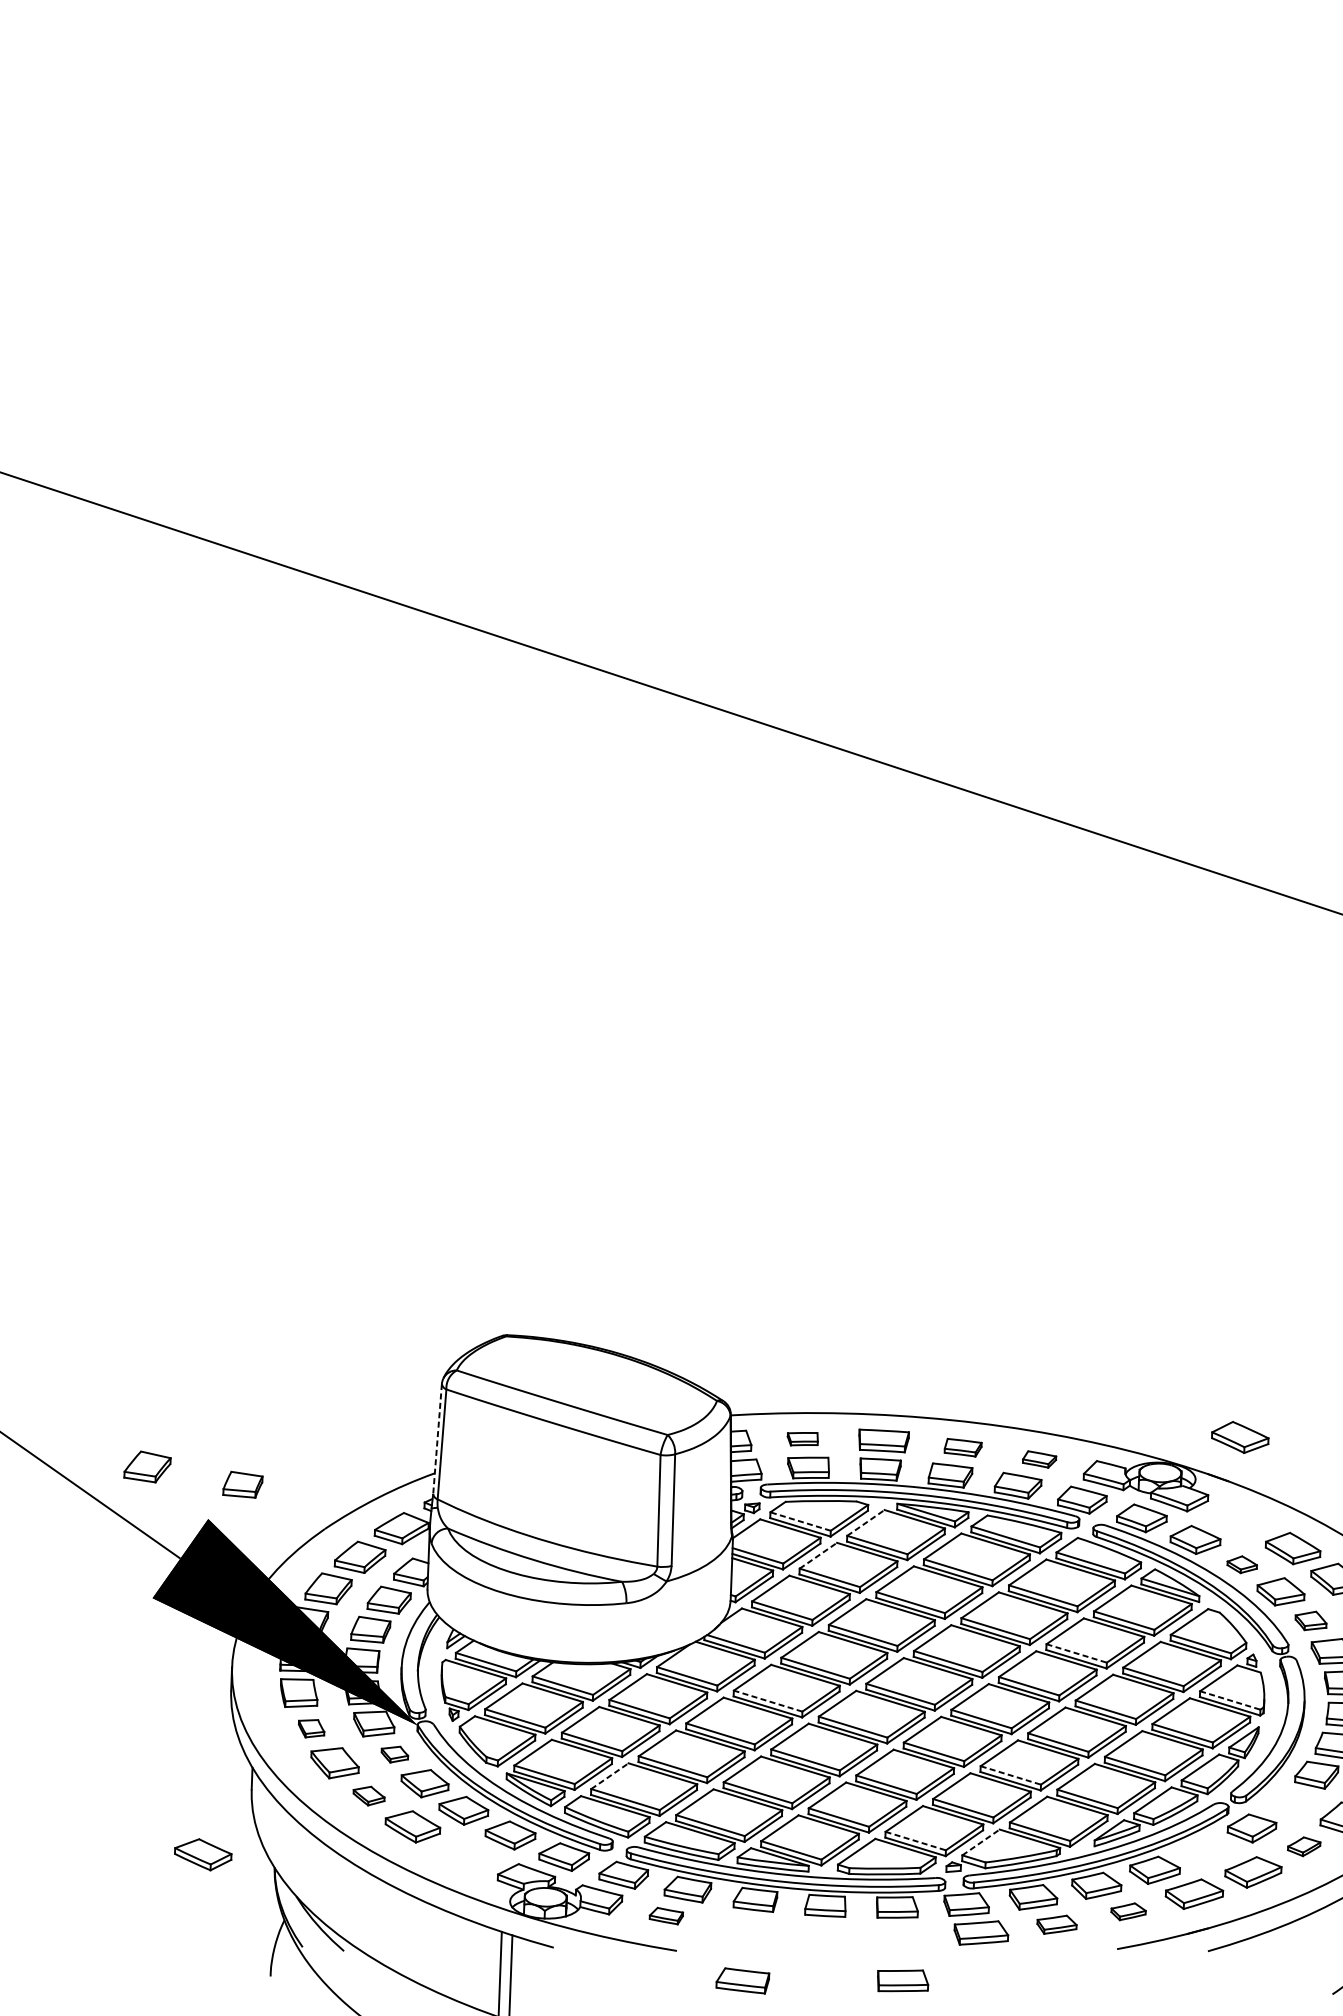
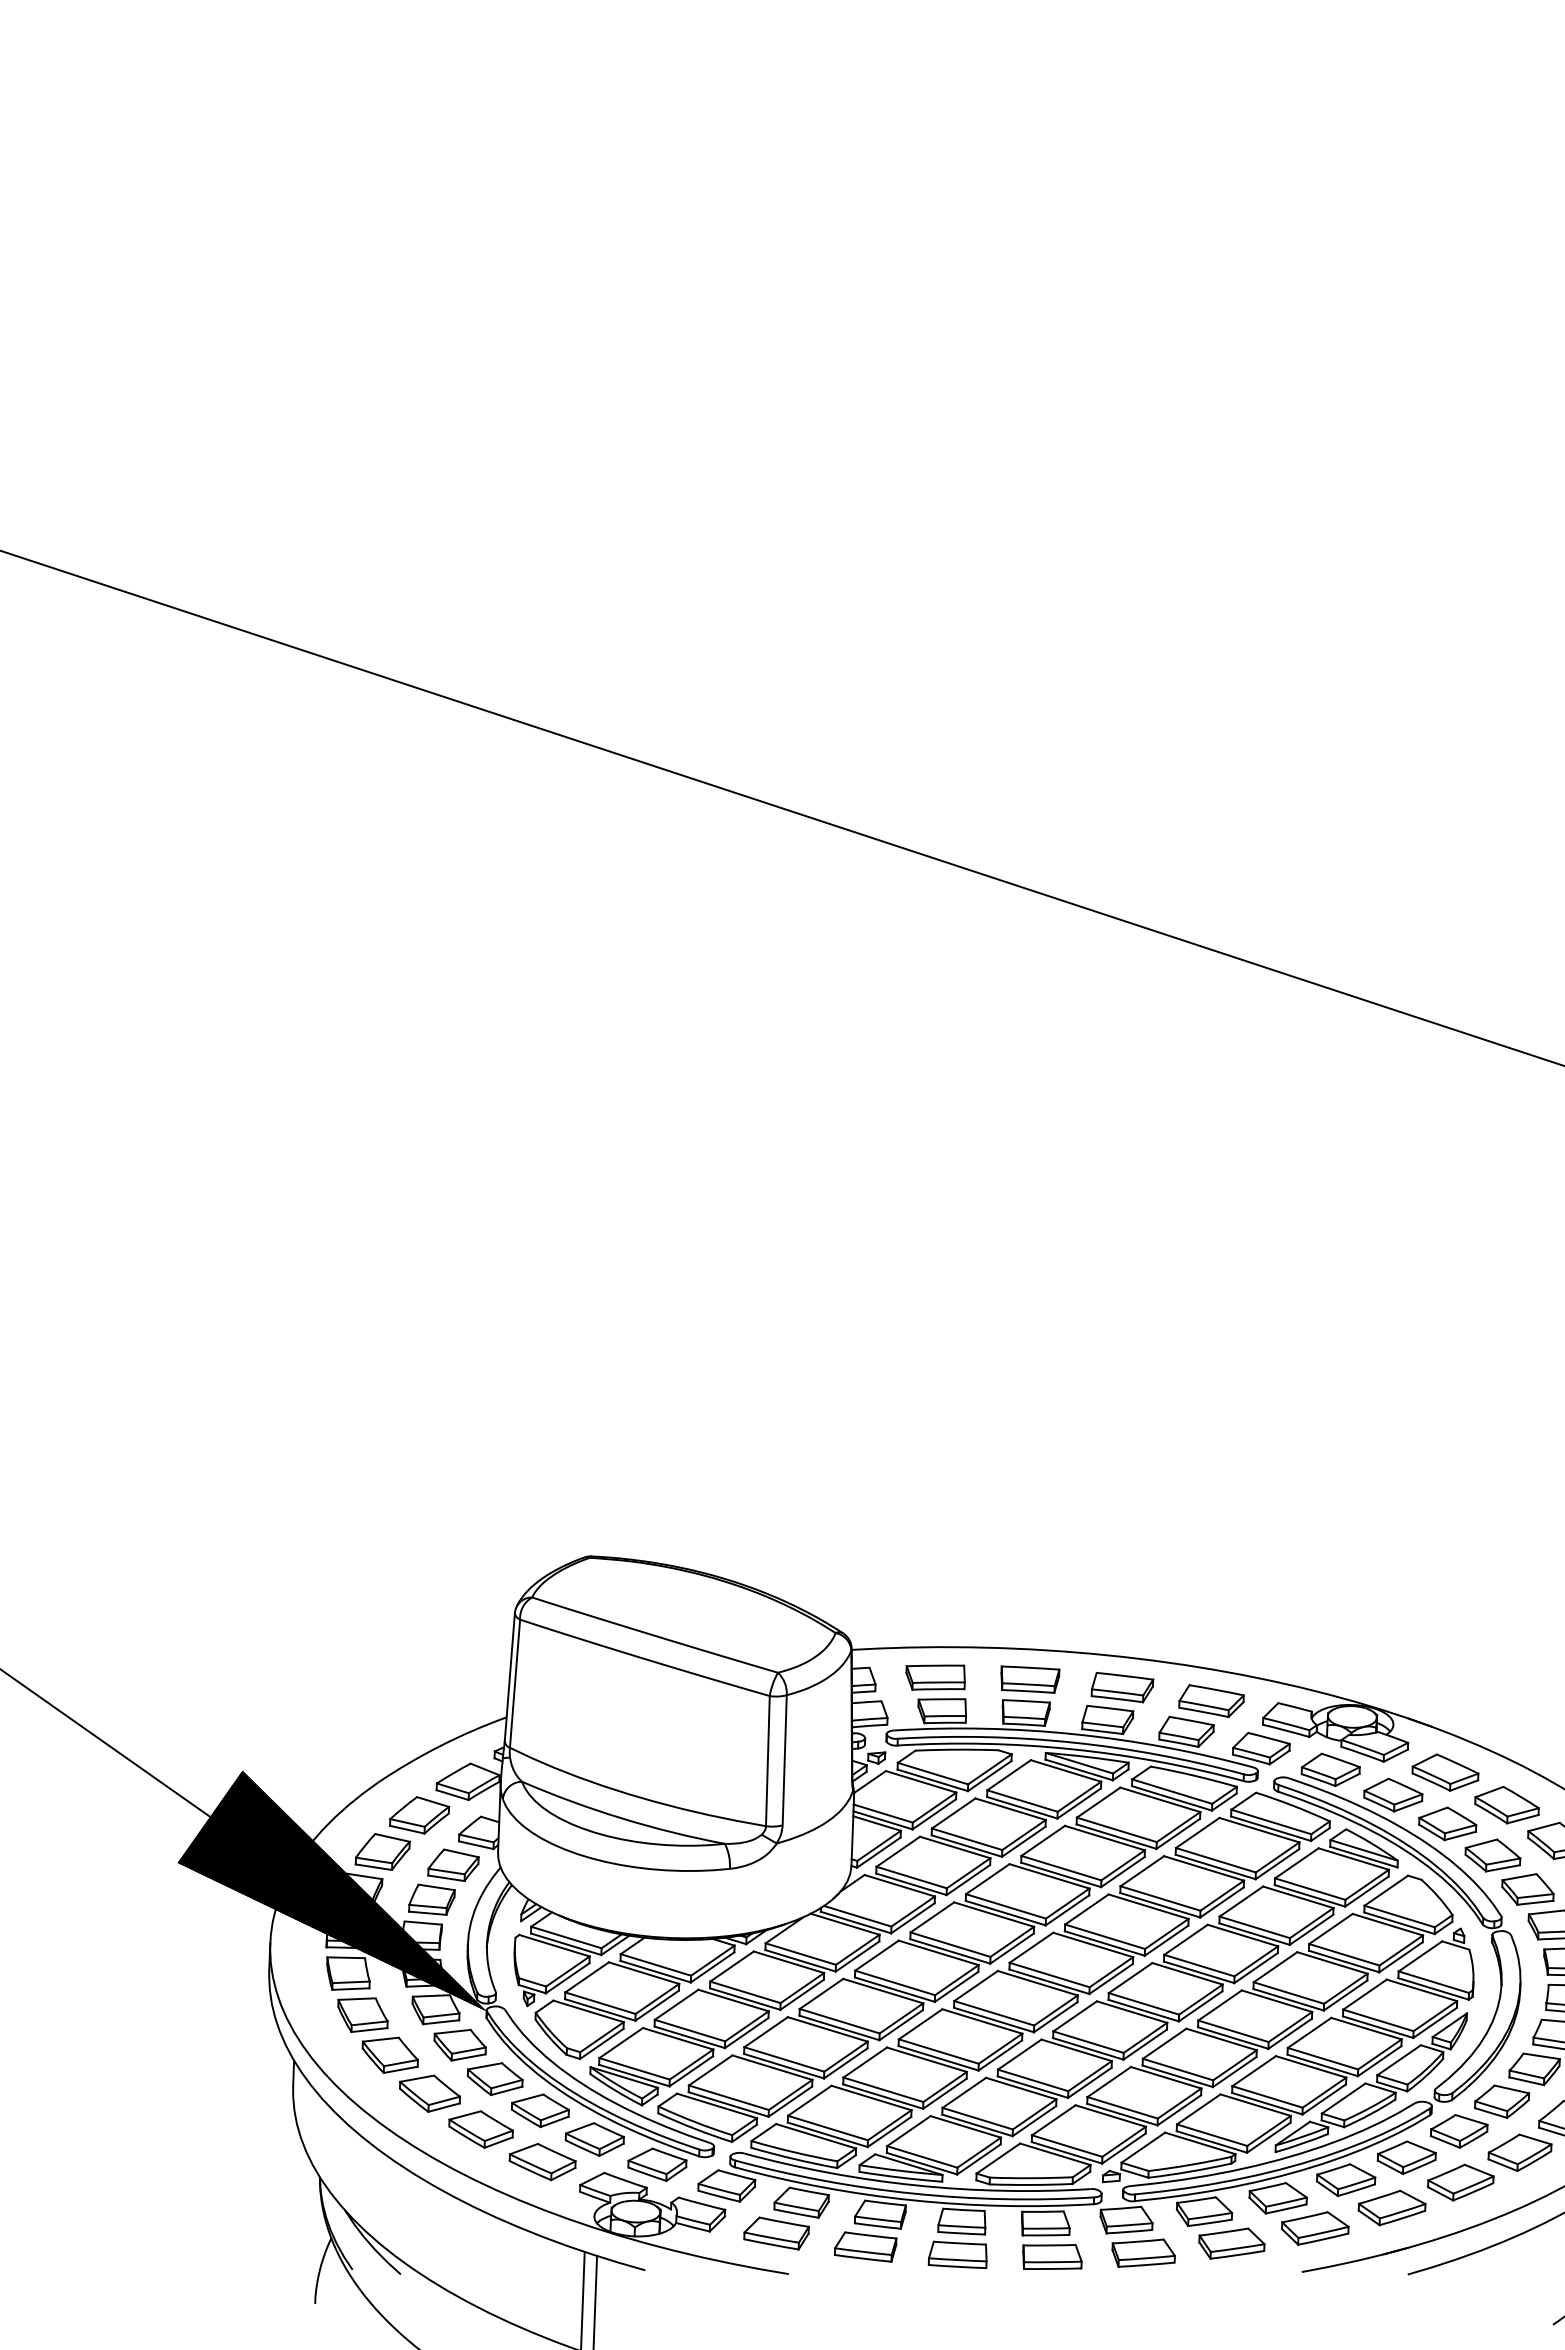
part: (1240, 1437) -> (1445, 1772), moved
line: (437, 1439) -> (509, 1677), dashed -> solid
part: (802, 1439) -> (935, 1677), size x1.67
part: (963, 1447) -> (1122, 1687), size x1.43
part: (1039, 1459) -> (1211, 1701), size x1.67
part: (147, 1466) -> (171, 1709), removed
part: (242, 1484) -> (282, 1730), removed
line: (801, 1521) -> (933, 1773), dashed -> solid
line: (866, 1522) -> (1009, 1774), dashed -> solid
line: (819, 1555) -> (954, 1813), dashed -> solid
part: (1242, 1564) -> (1447, 1823), size x1.67
part: (1310, 1620) -> (1527, 1889), size x1.43
line: (1076, 1653) -> (1254, 1927), dashed -> solid
line: (768, 1700) -> (895, 1982), dashed -> solid
line: (1229, 1700) -> (1433, 1982), dashed -> solid
part: (311, 1728) -> (362, 2014), size x1.67
part: (394, 1754) -> (459, 2045), size x1.67
line: (1011, 1775) -> (1178, 2069), dashed -> solid
line: (610, 1776) -> (711, 2070), dashed -> solid
part: (368, 1795) -> (429, 2093), size x1.67
part: (1289, 1802) -> (1502, 2101), added
line: (916, 1841) -> (1067, 2146), dashed -> solid
line: (981, 1842) -> (1143, 2147), dashed -> solid
part: (1303, 1846) -> (1519, 2152), size x1.67
part: (1206, 1850) -> (1406, 2157), added
part: (203, 1854) -> (542, 2161), moved
part: (1128, 1911) -> (1315, 2228), size x1.67
part: (666, 1916) -> (776, 2233), size x1.67
part: (1056, 1924) -> (1231, 2243), size x1.43
part: (821, 1934) -> (957, 2254), added
part: (742, 1980) -> (865, 2246), moved
part: (903, 1980) -> (1052, 2256), moved

